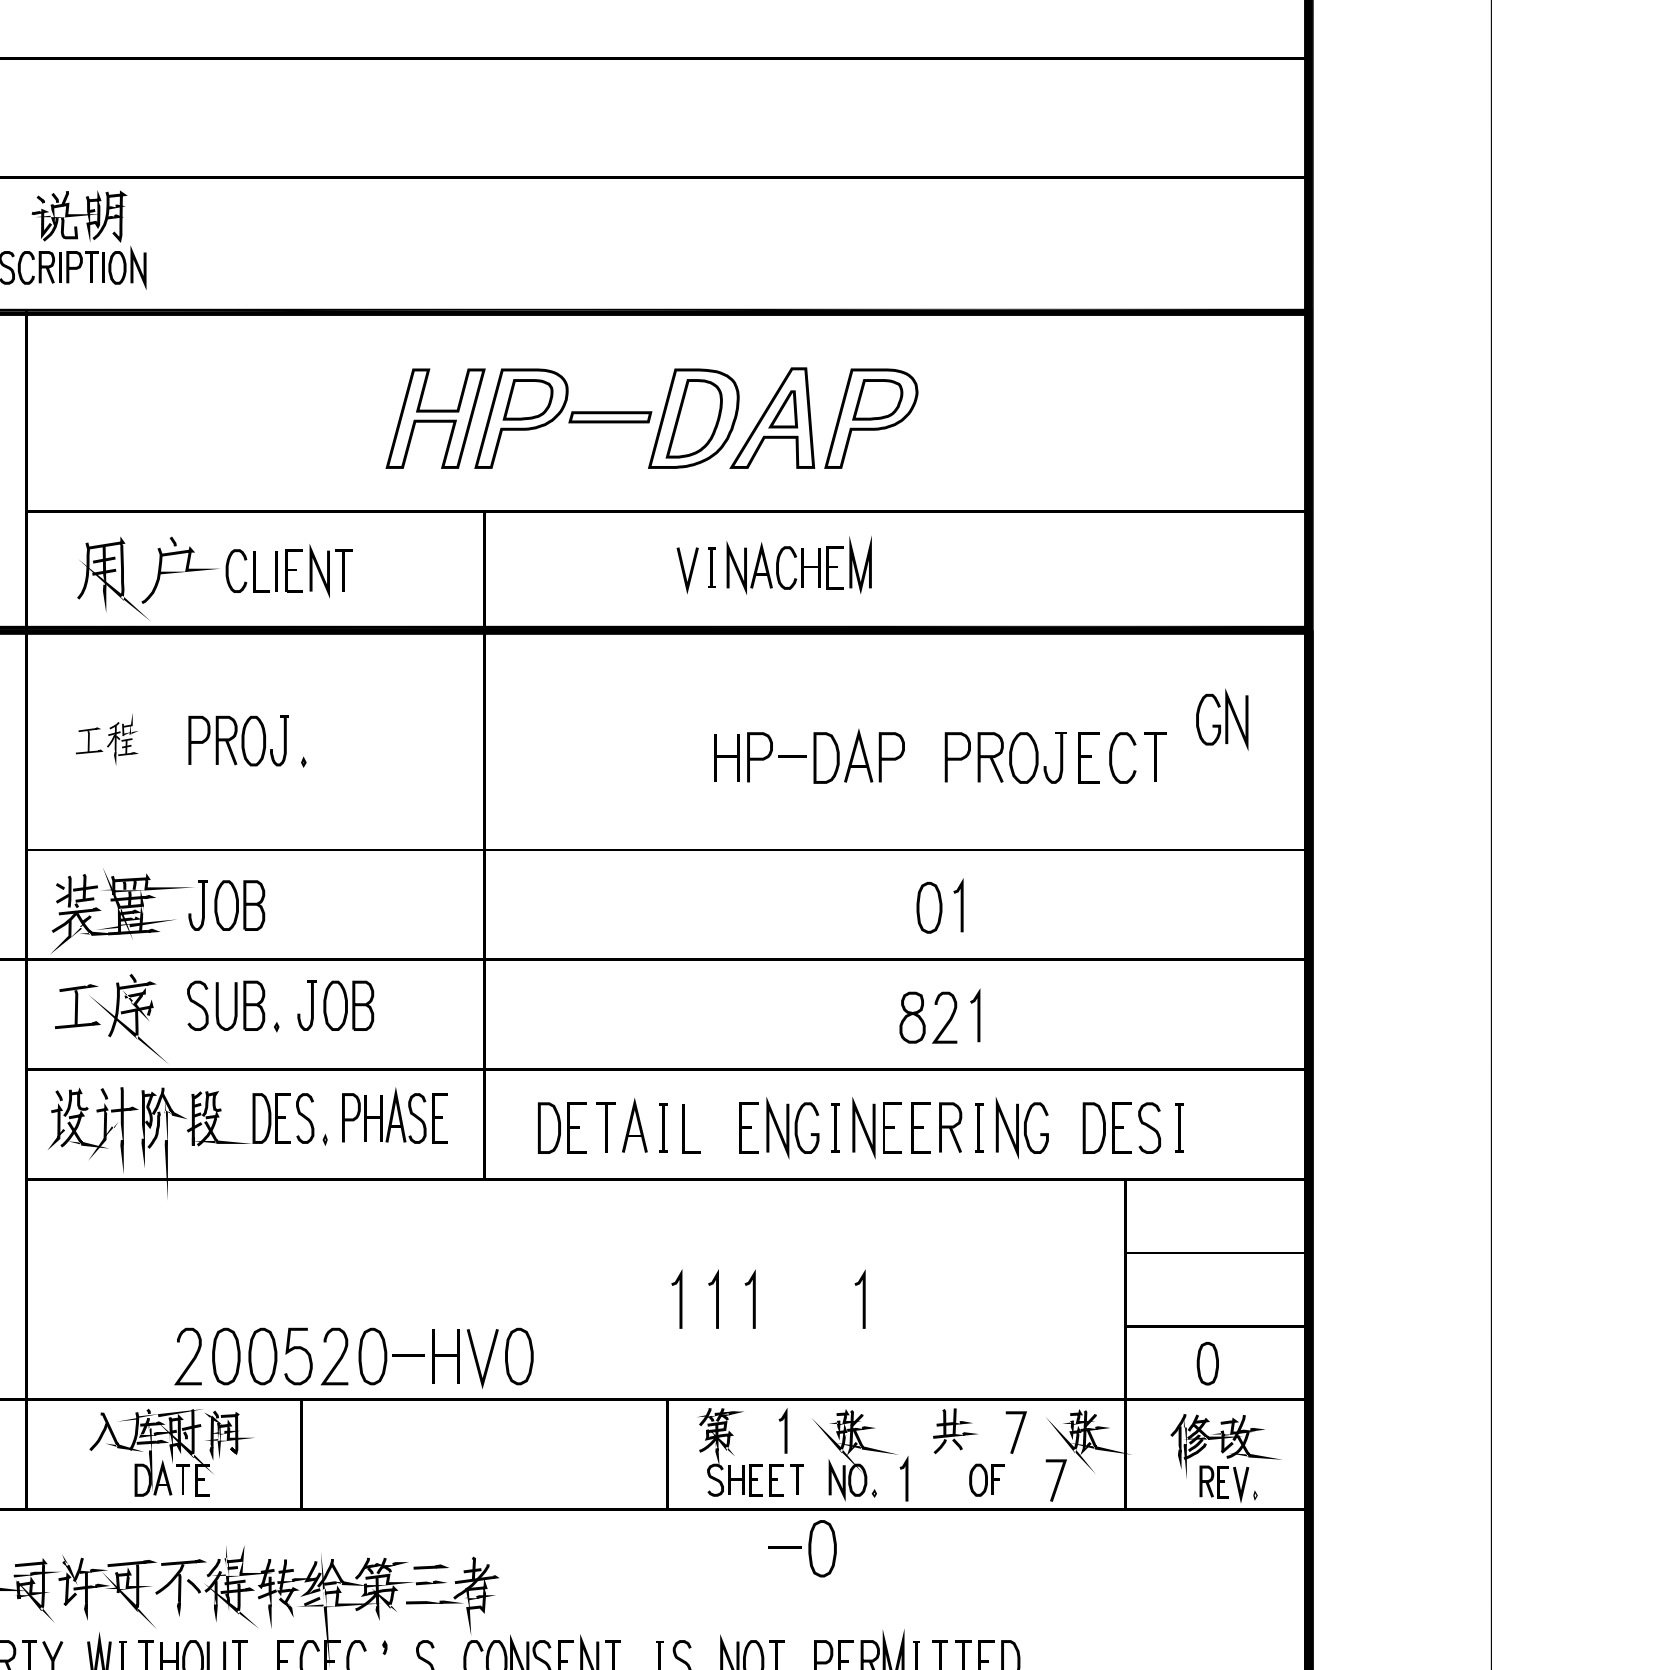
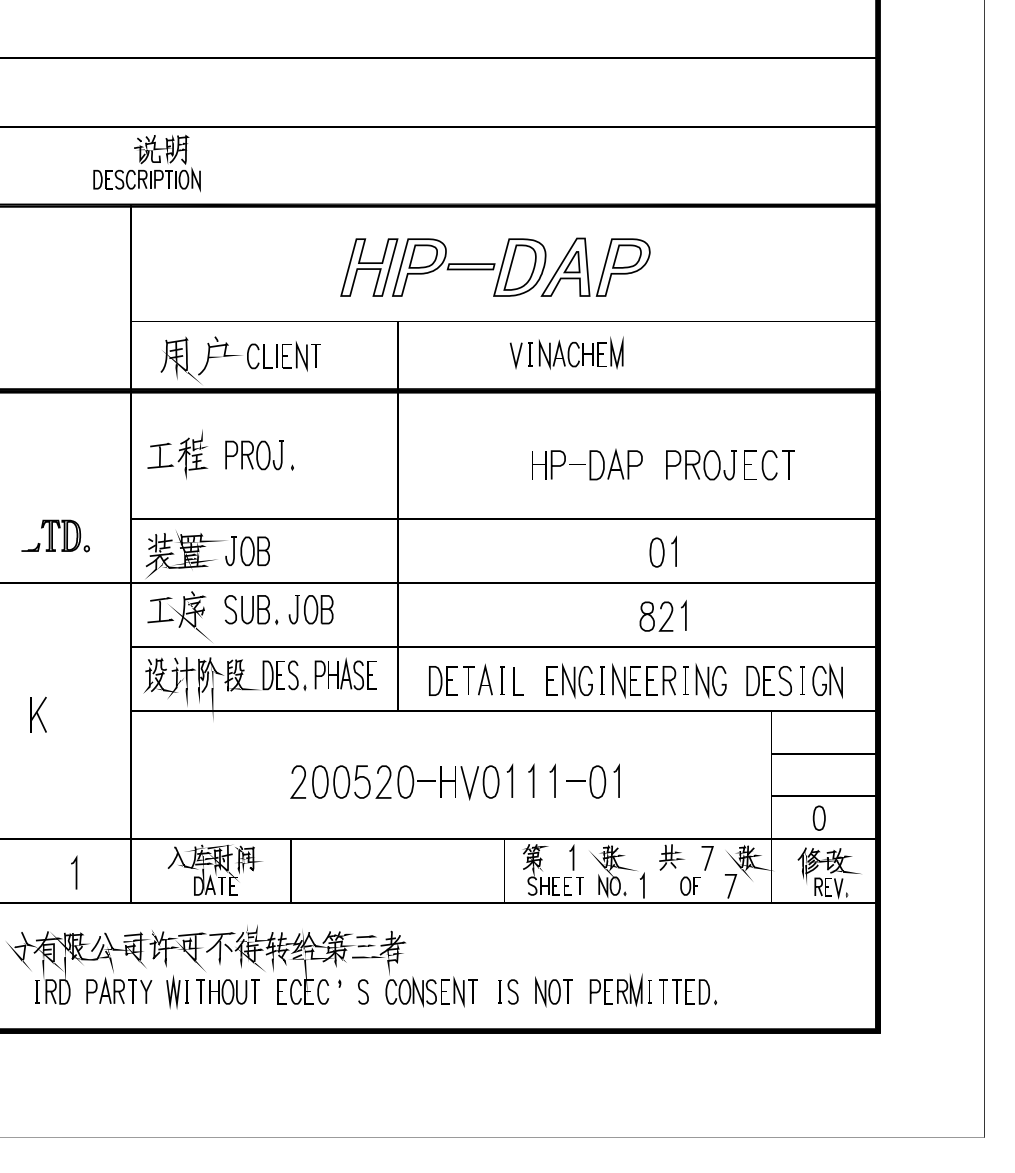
part: (1221, 718) -> (827, 680), moved
part: (106, 739) -> (177, 454), size x1.67
part: (353, 1357) -> (394, 782), moved
part: (803, 1547) -> (586, 781), moved

